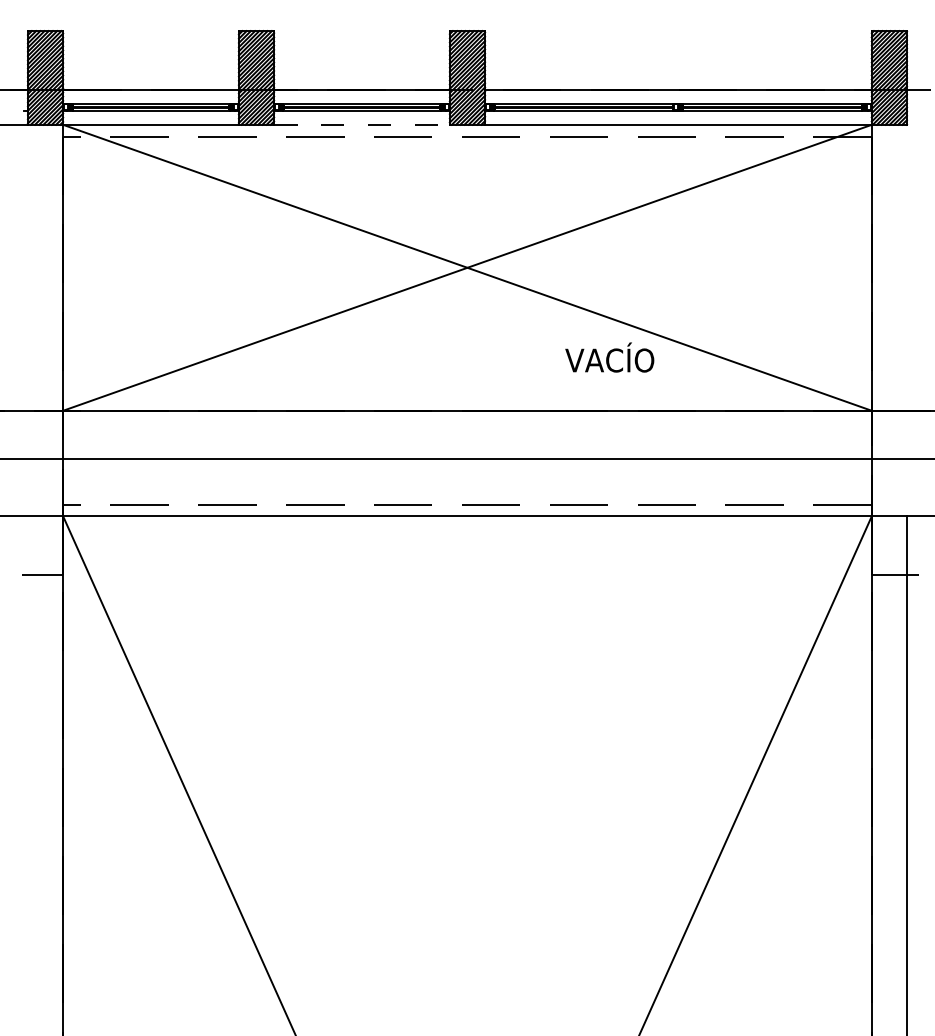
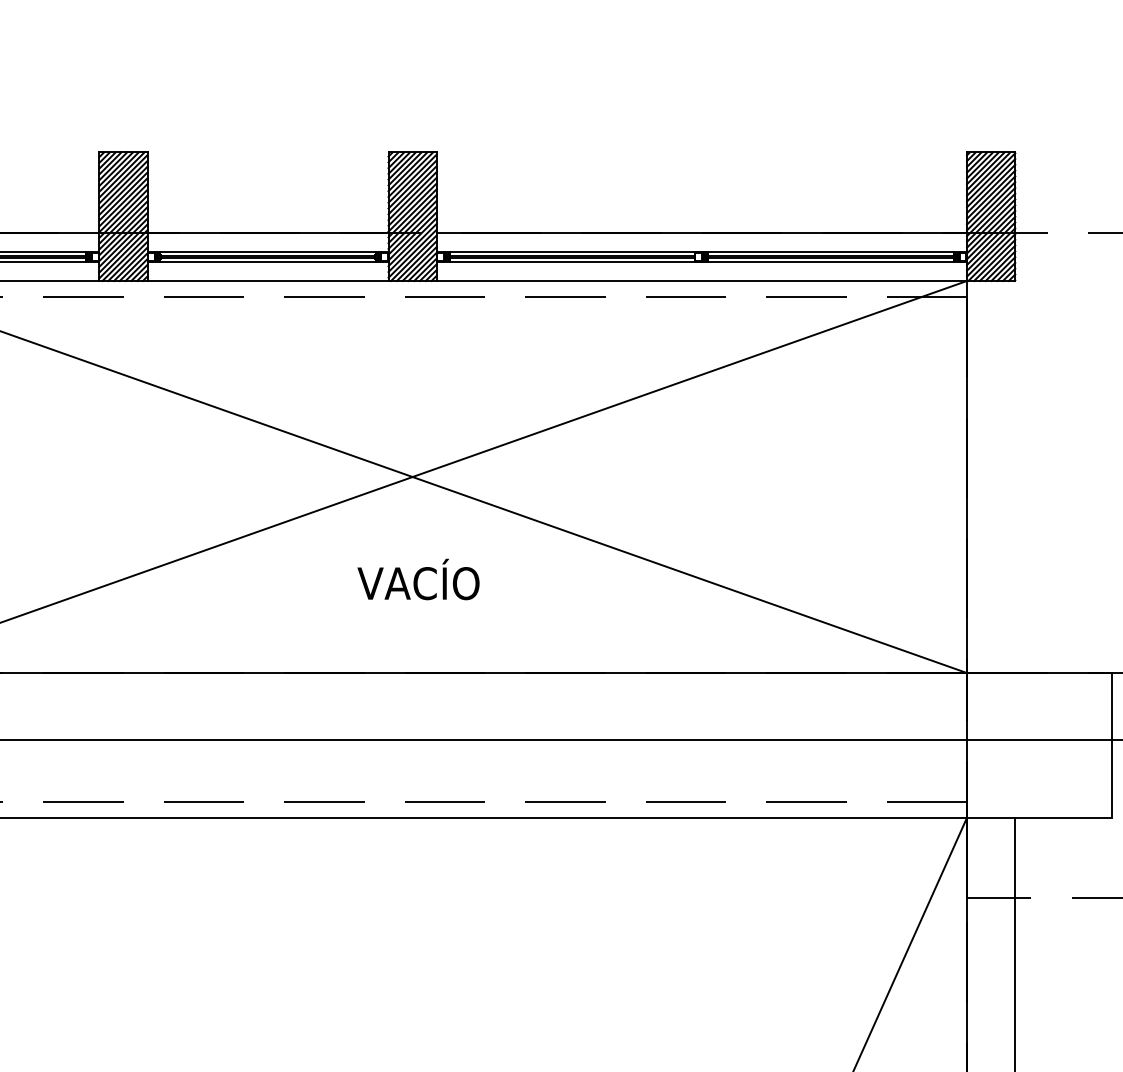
line: (362, 124) -> (268, 280), dashed -> solid
text: (609, 357) -> (418, 579), moved

